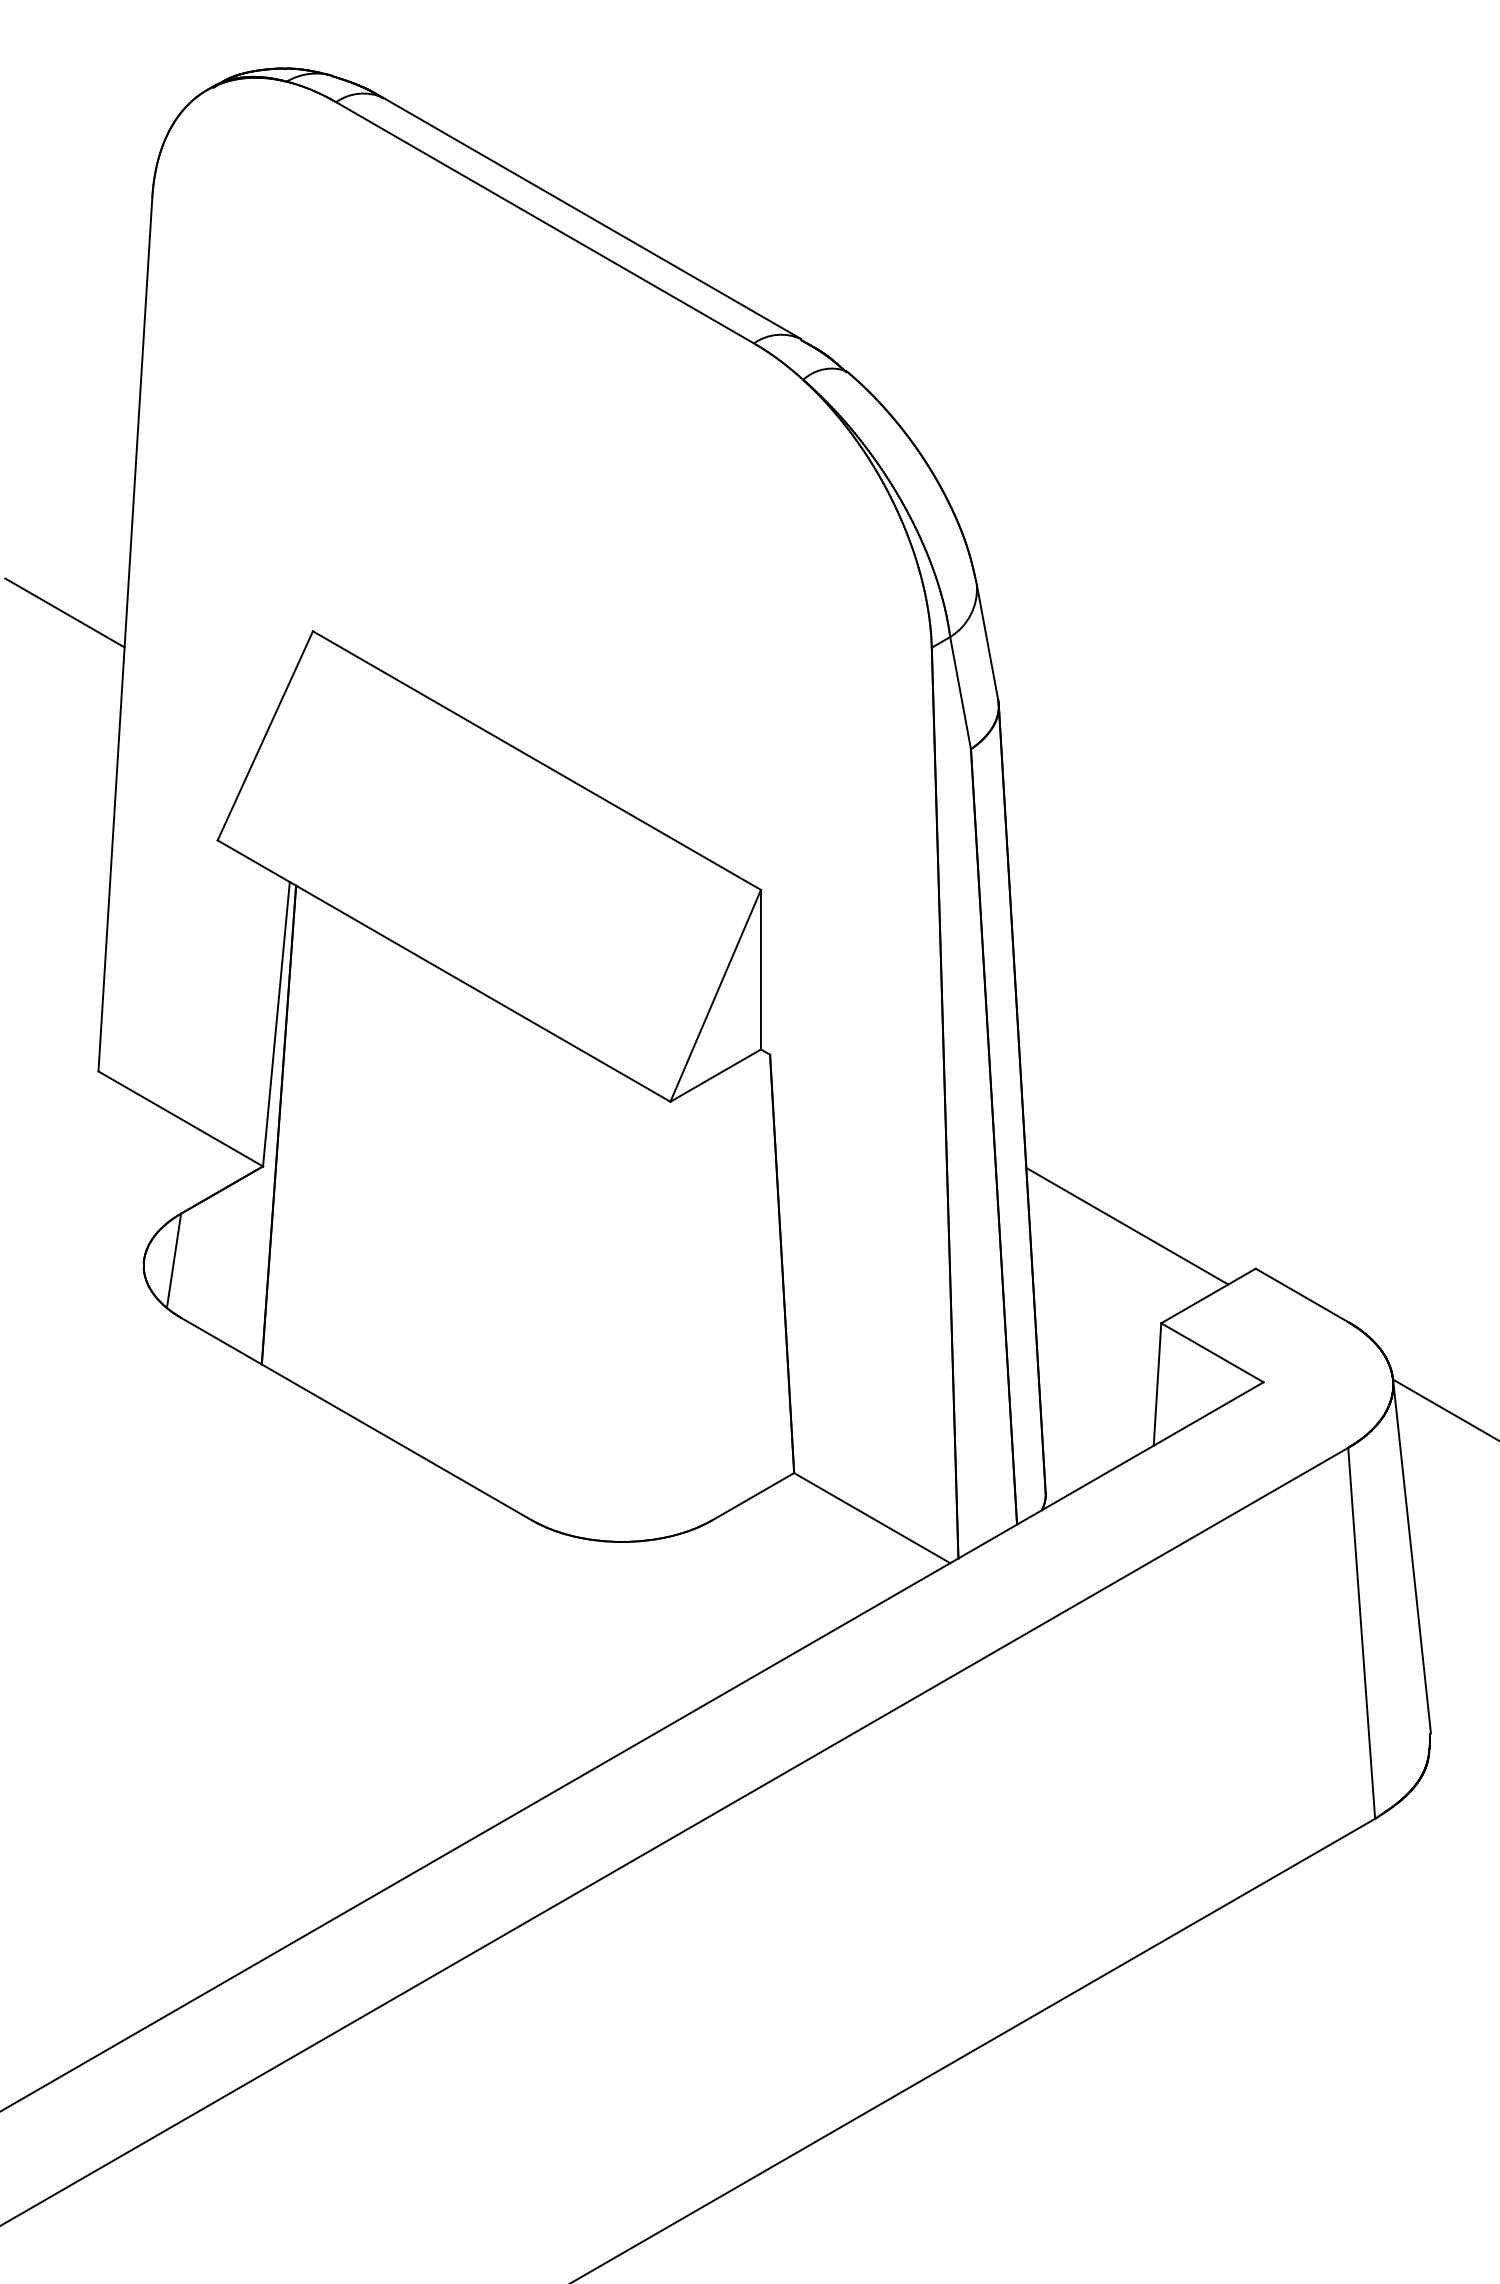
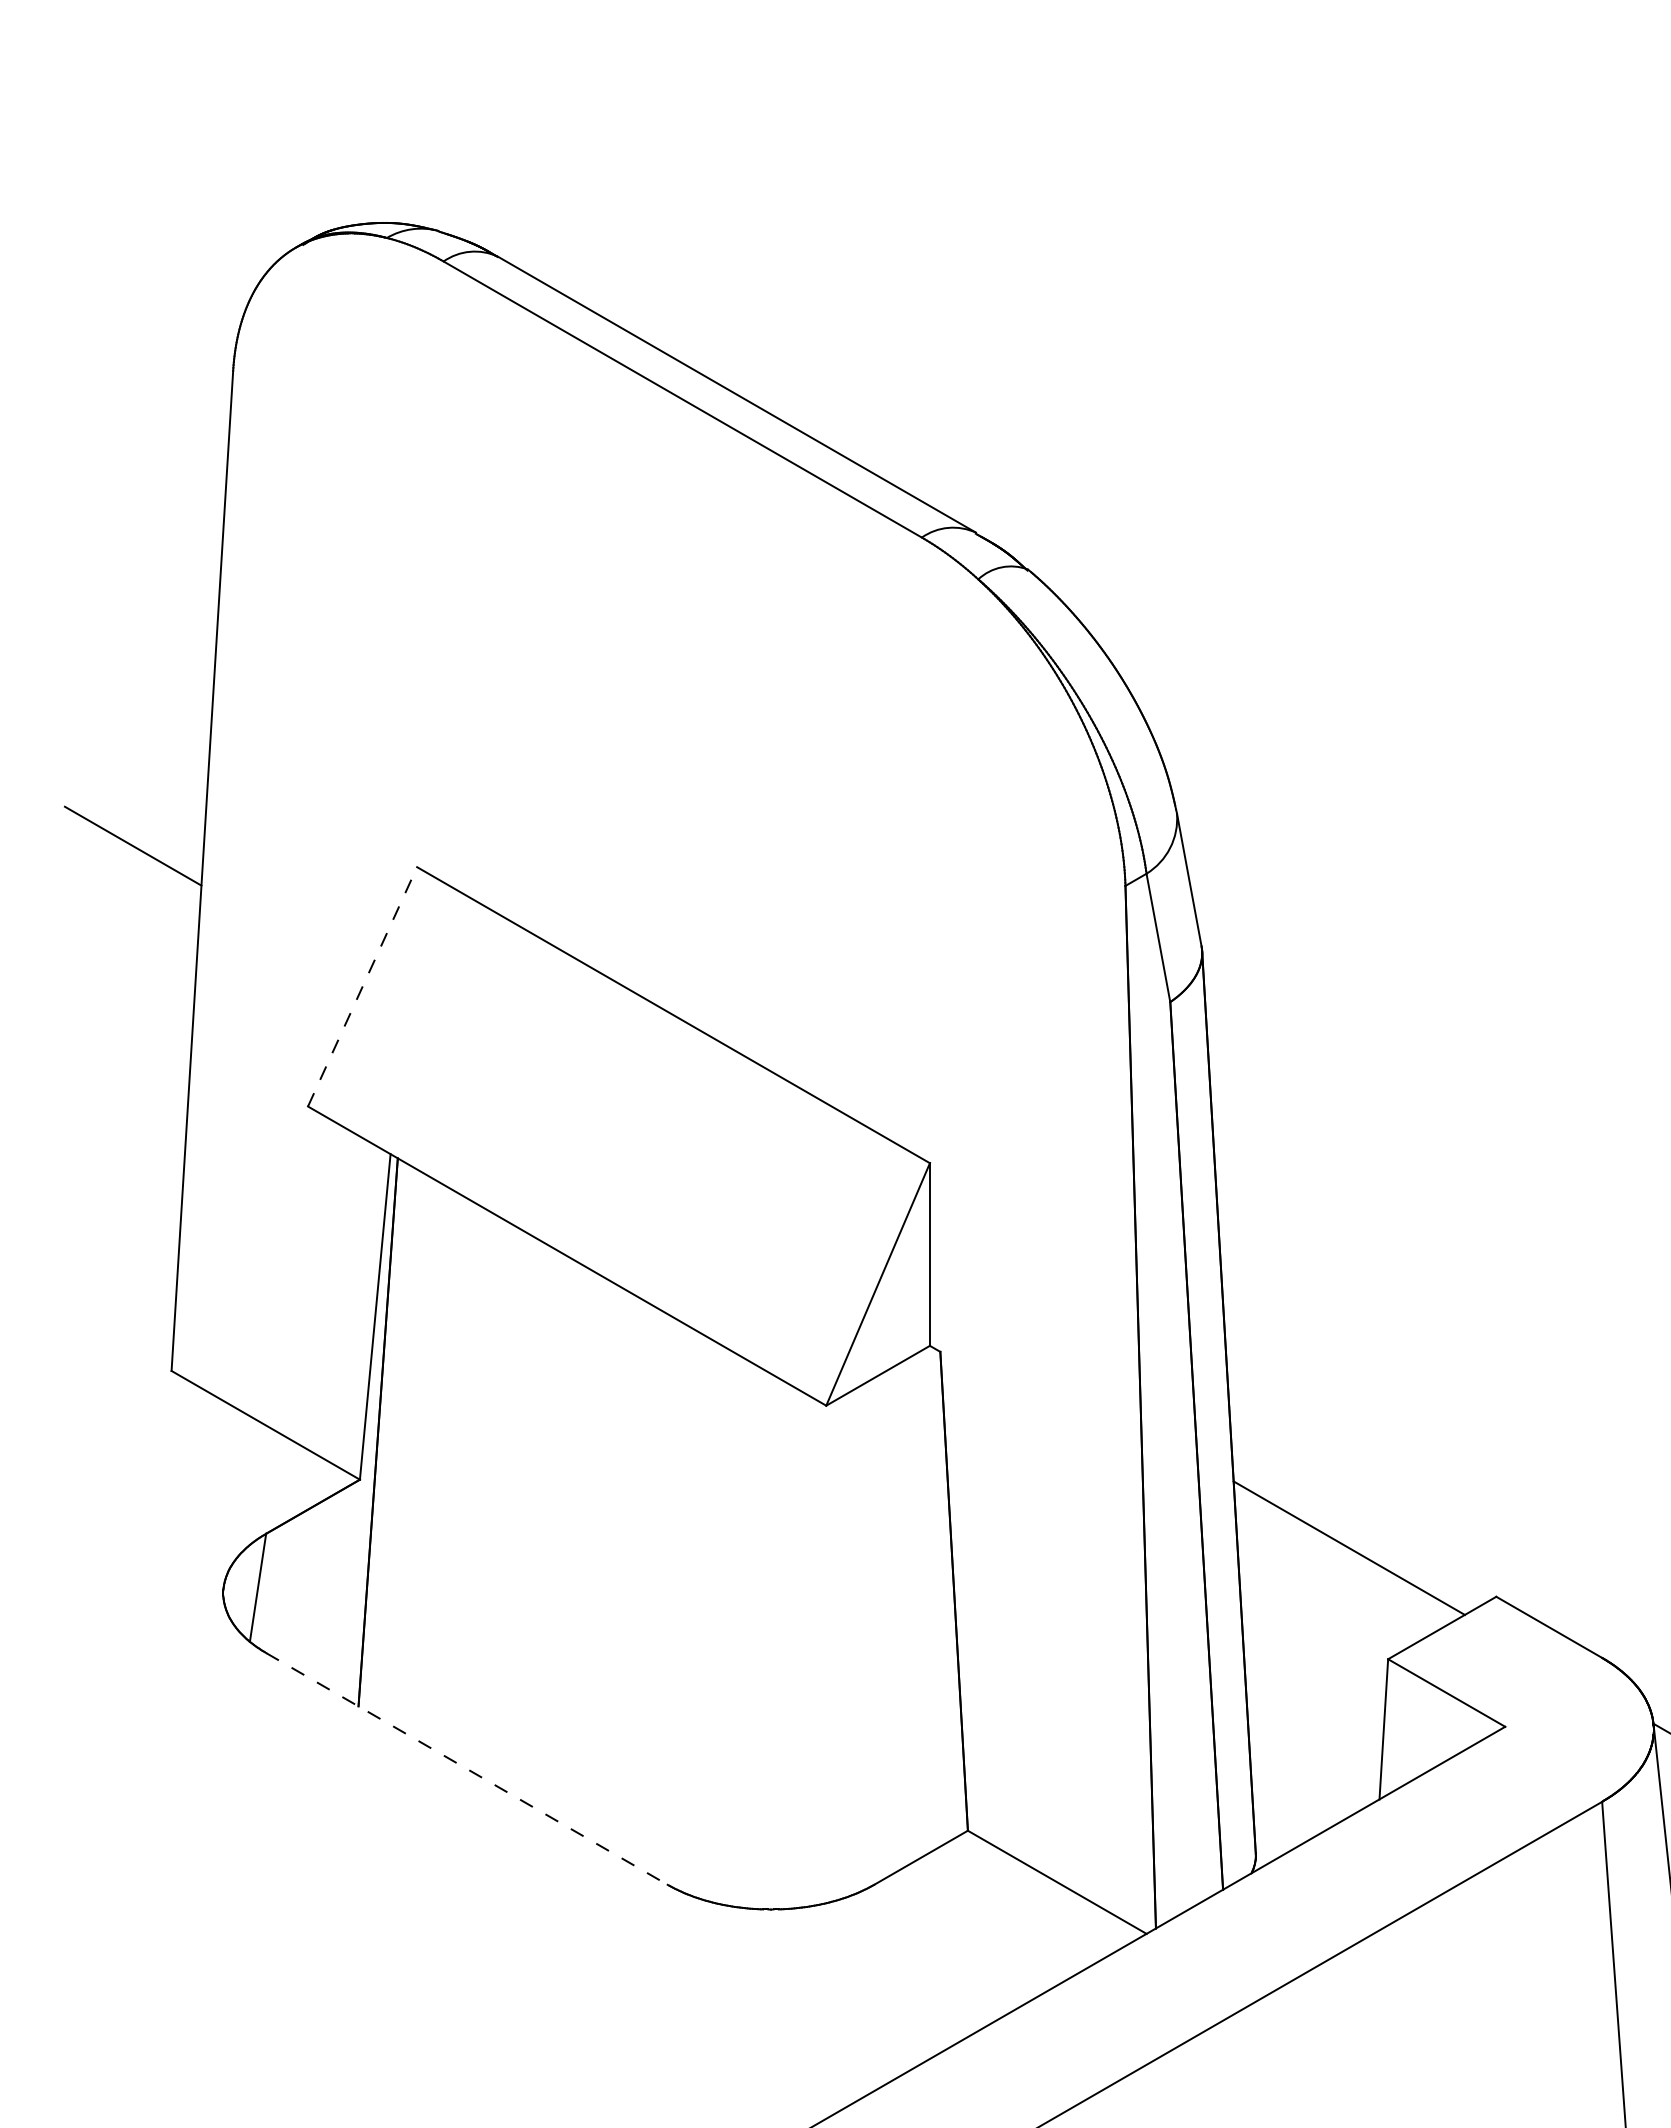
line: (265, 735) -> (362, 986), solid -> dashed
line: (356, 1419) -> (466, 1769), solid -> dashed

